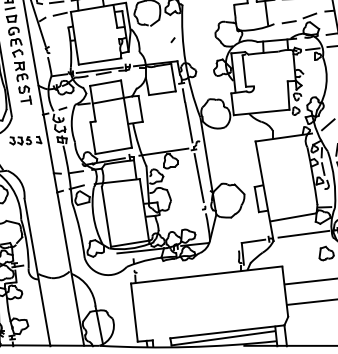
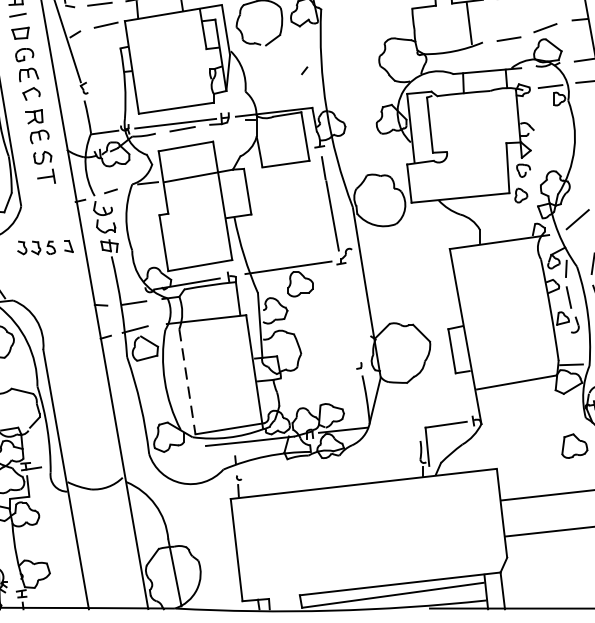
line: (198, 178) -> (349, 314), removed
line: (106, 217) -> (187, 382), solid -> dashed
line: (303, 233) -> (534, 410), removed

